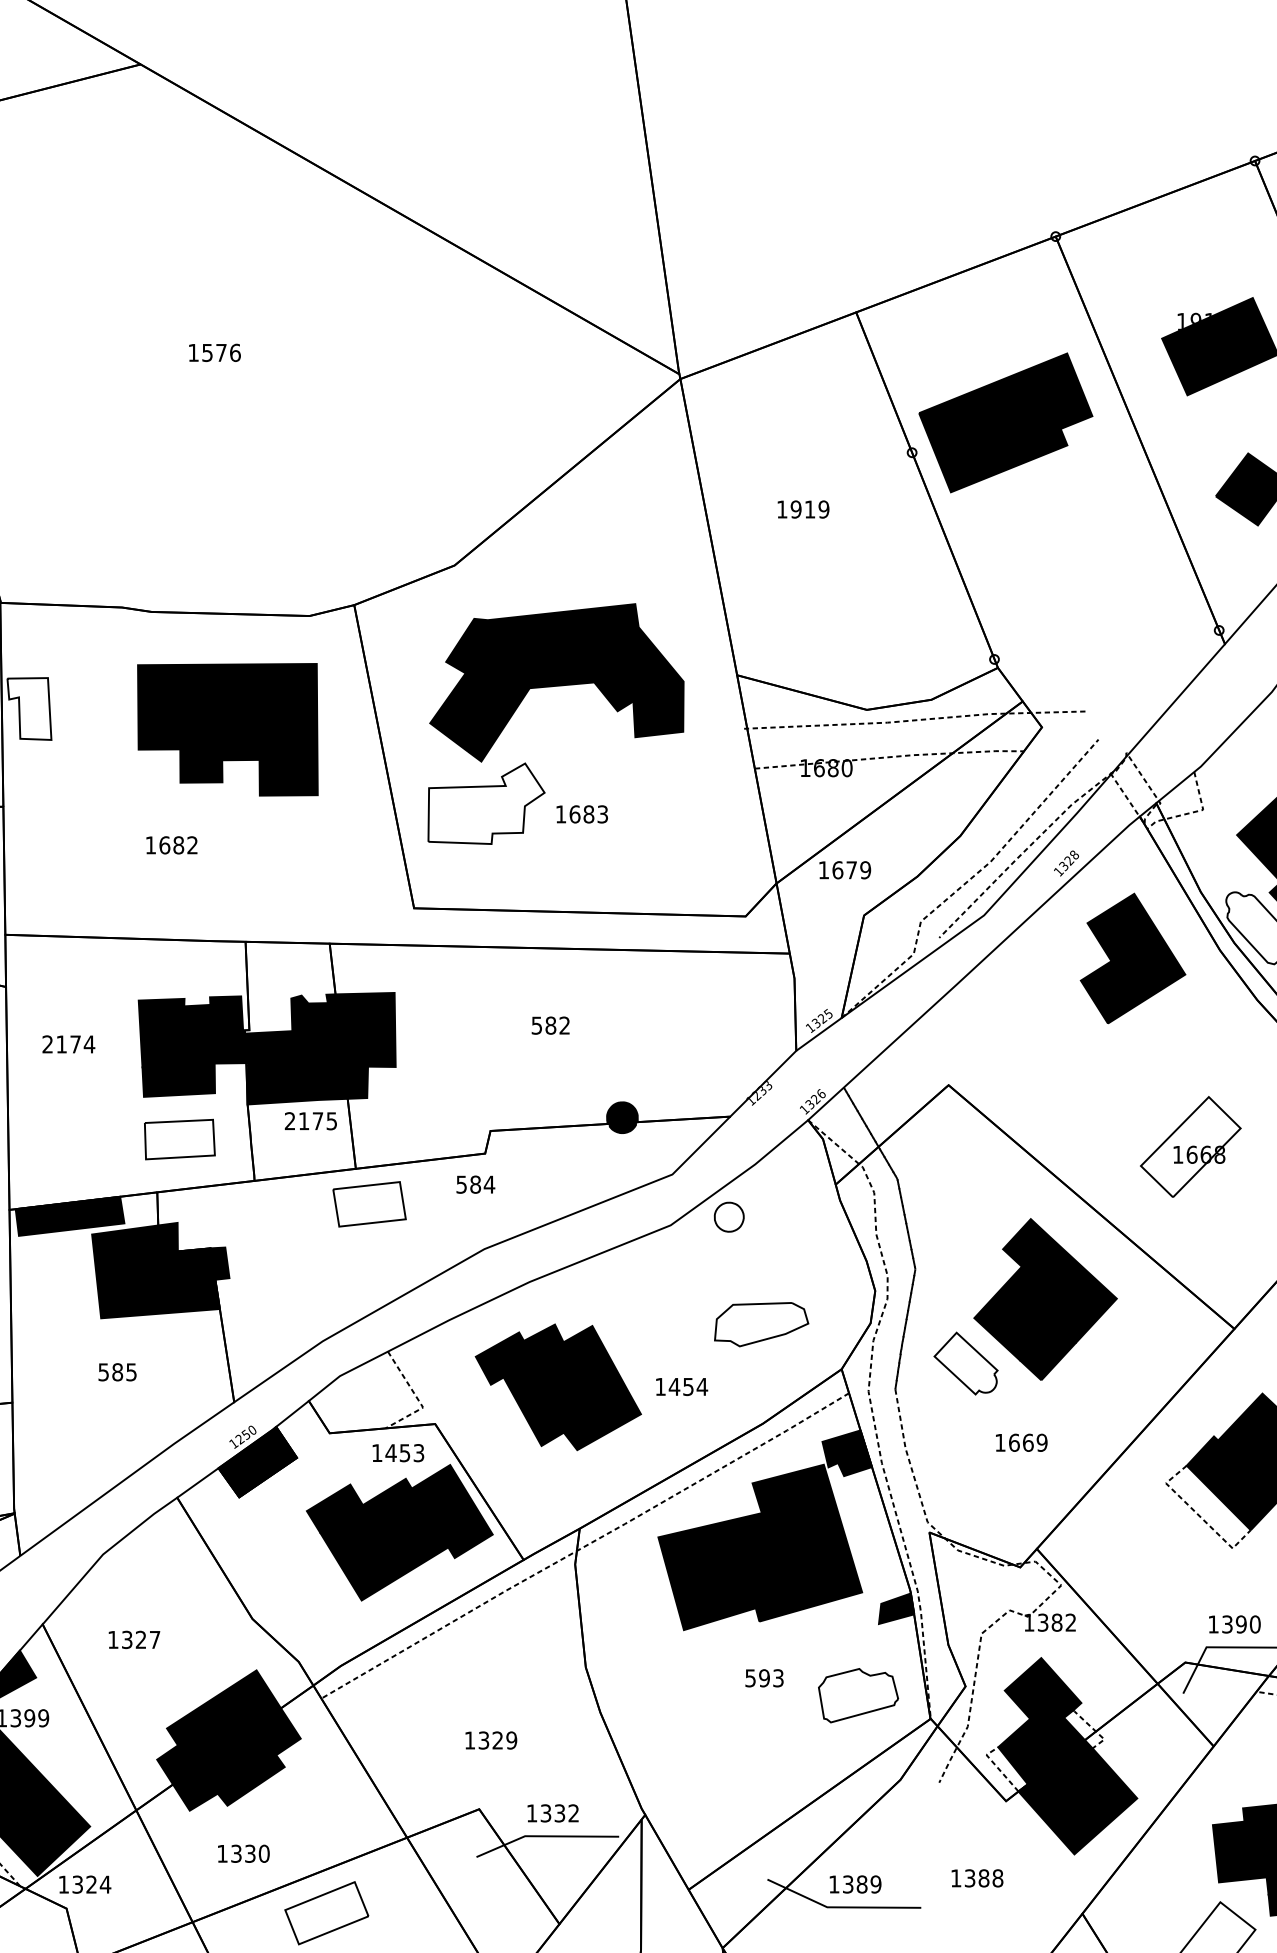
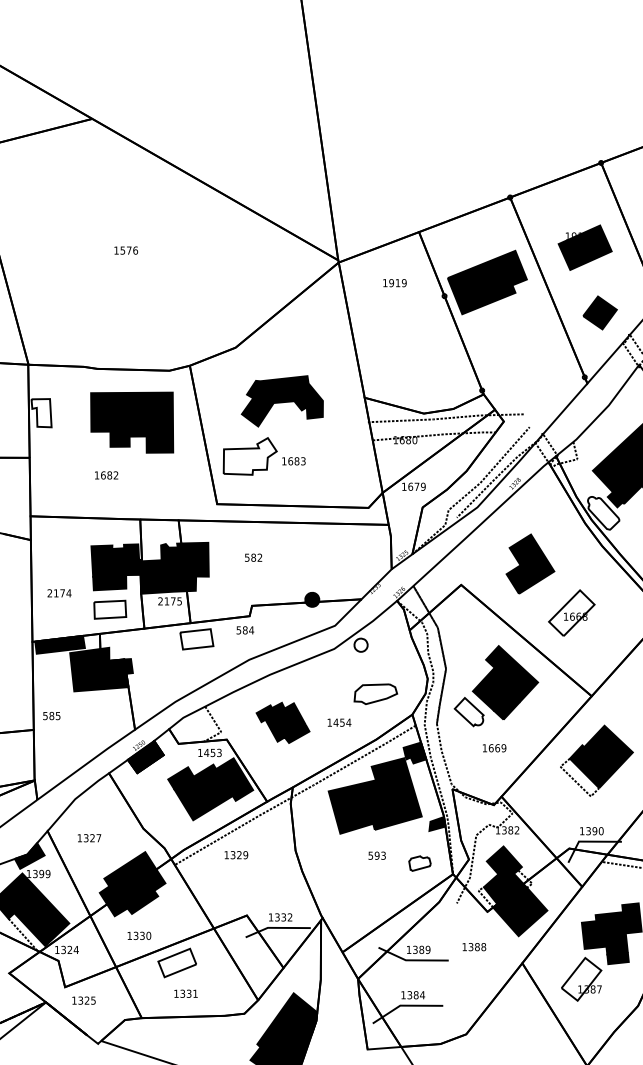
text: (802, 510) -> (394, 283), moved
part: (557, 683) -> (282, 401), size x0.7
part: (1133, 957) -> (530, 563), moved
text: (550, 1025) -> (253, 557), moved
text: (68, 1044) -> (59, 593), moved
text: (116, 1373) -> (51, 716), moved
part: (557, 1386) -> (282, 722), size x0.7
part: (857, 1695) -> (419, 863), size x0.6
text: (491, 1741) -> (236, 855), moved

